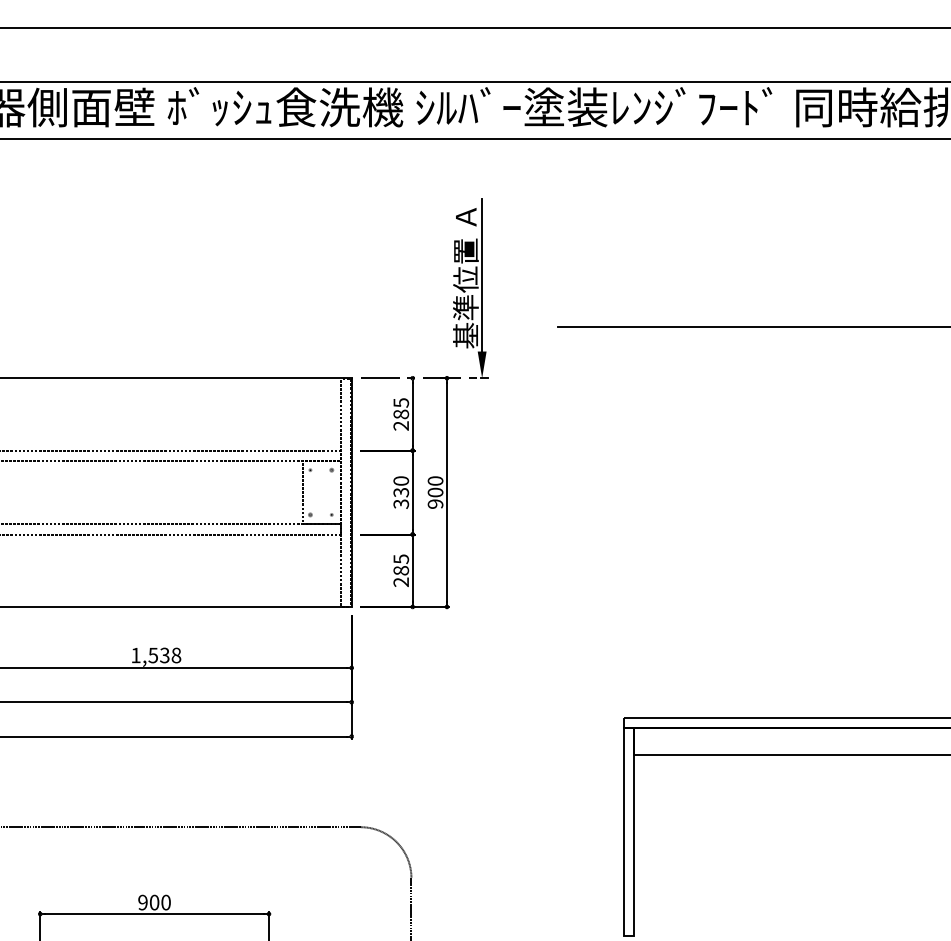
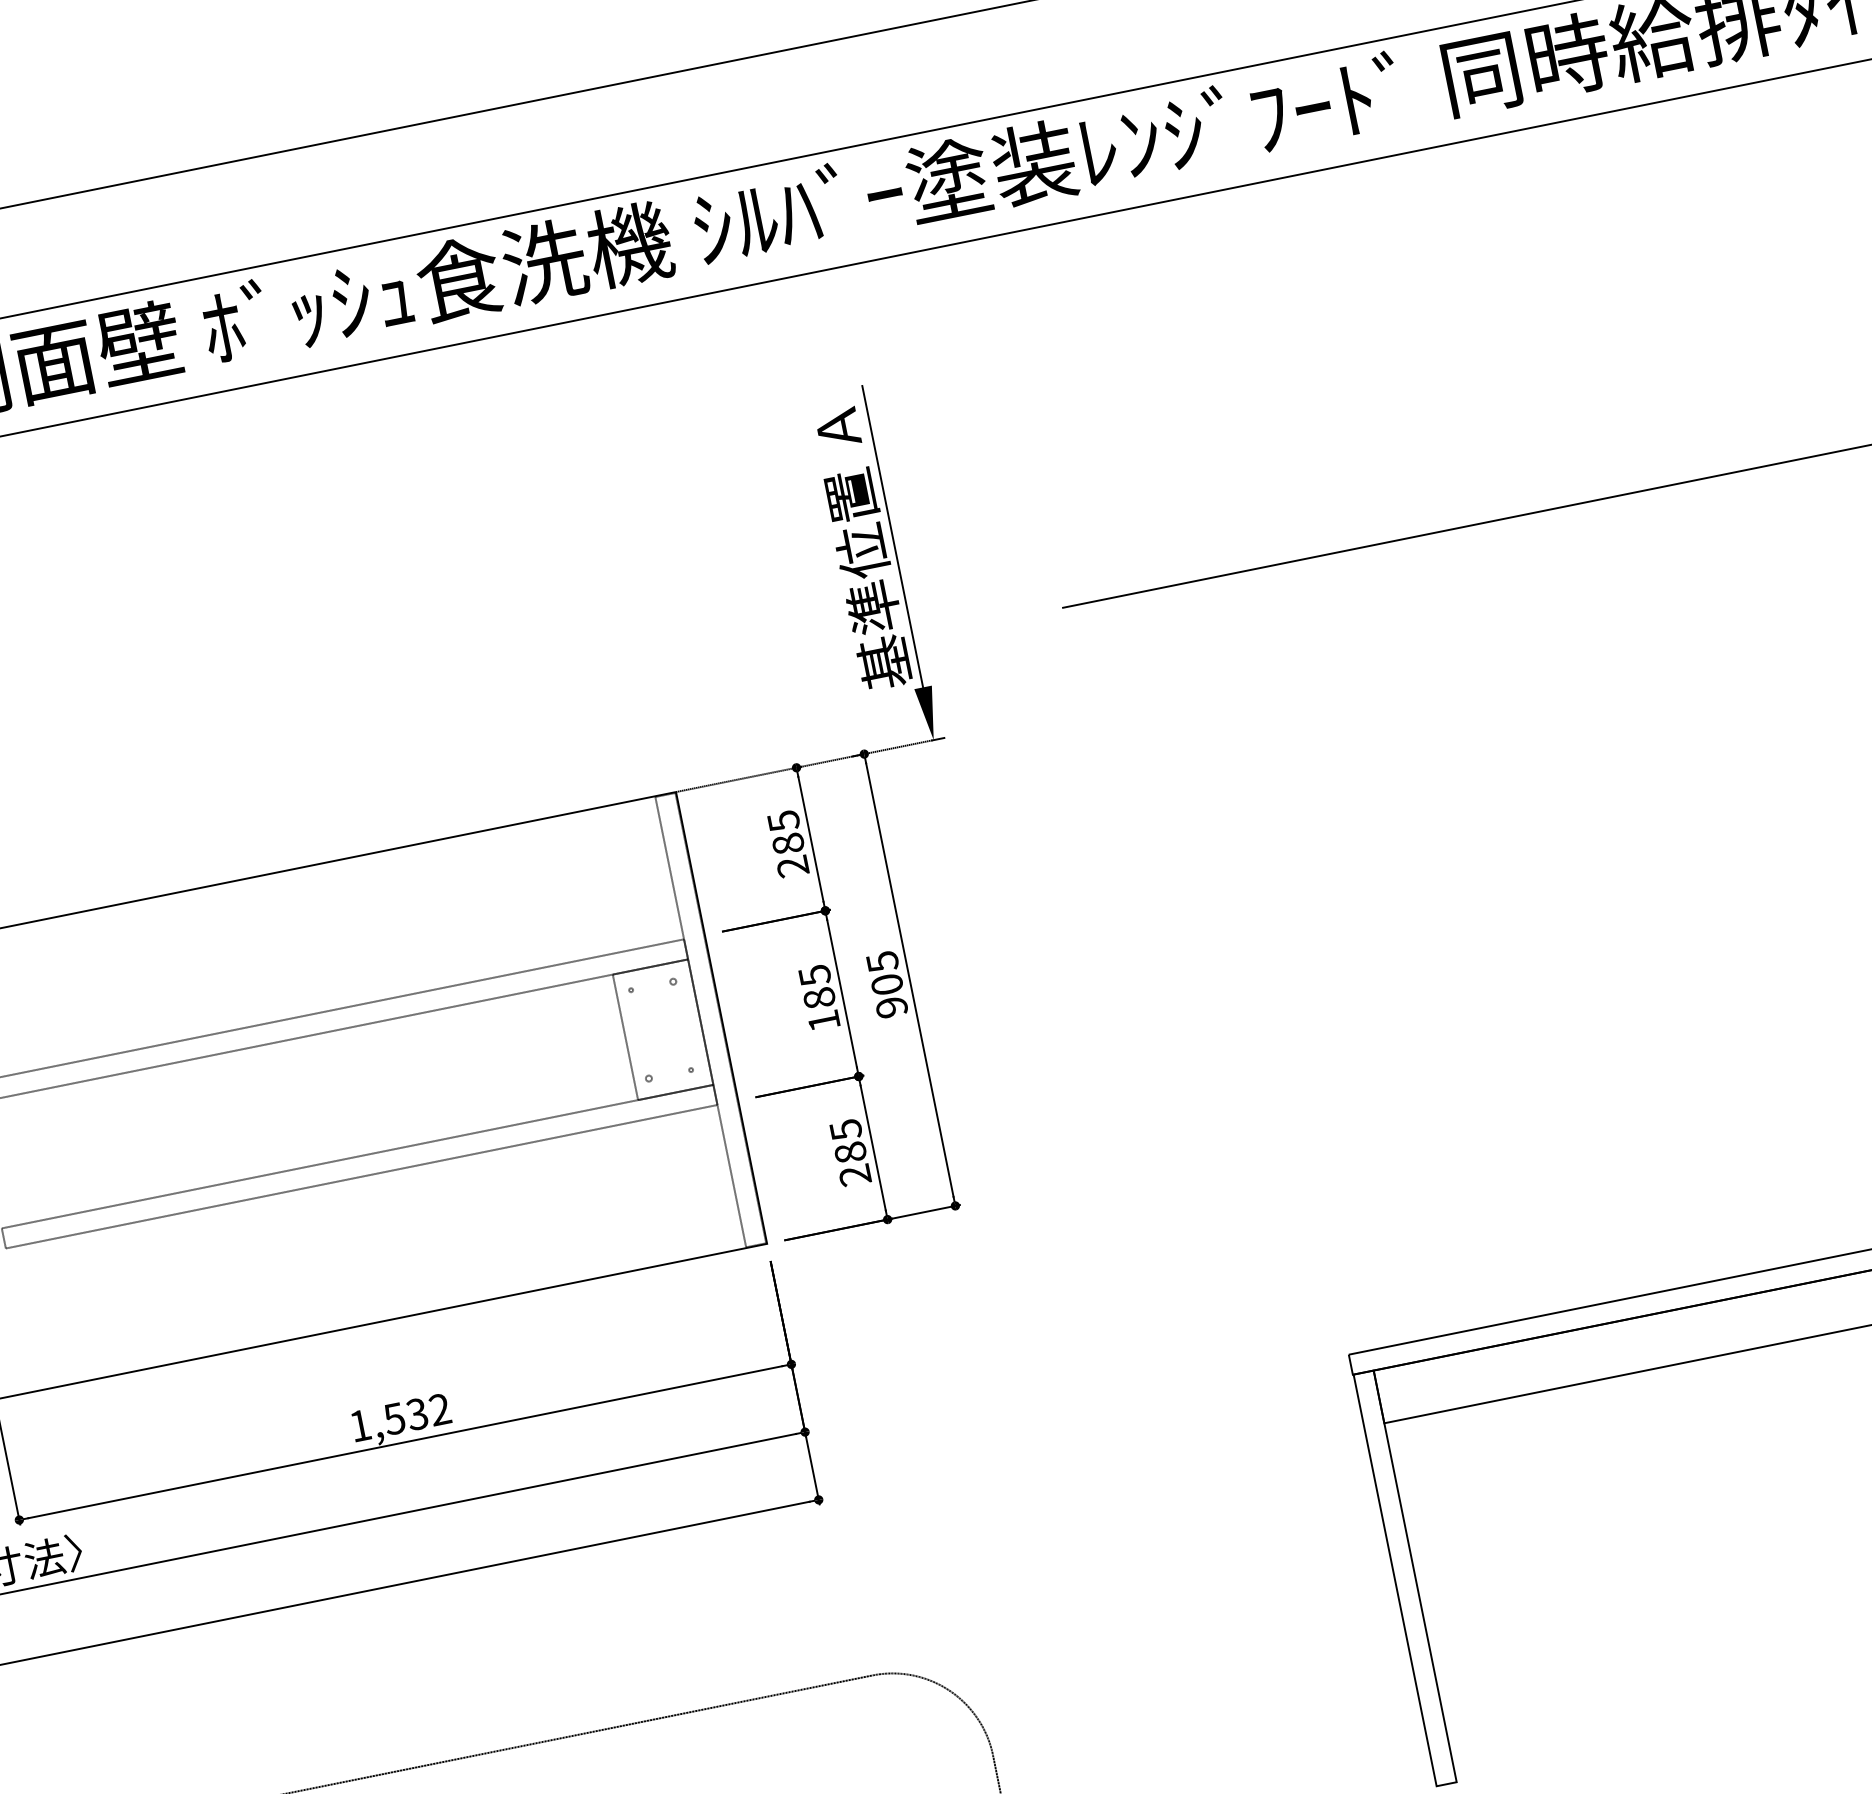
text: (435, 480) -> (882, 960), 900 -> 905
text: (401, 492) -> (819, 997), 330 -> 185
text: (176, 655) -> (440, 1409), 1,538 -> 1,532

